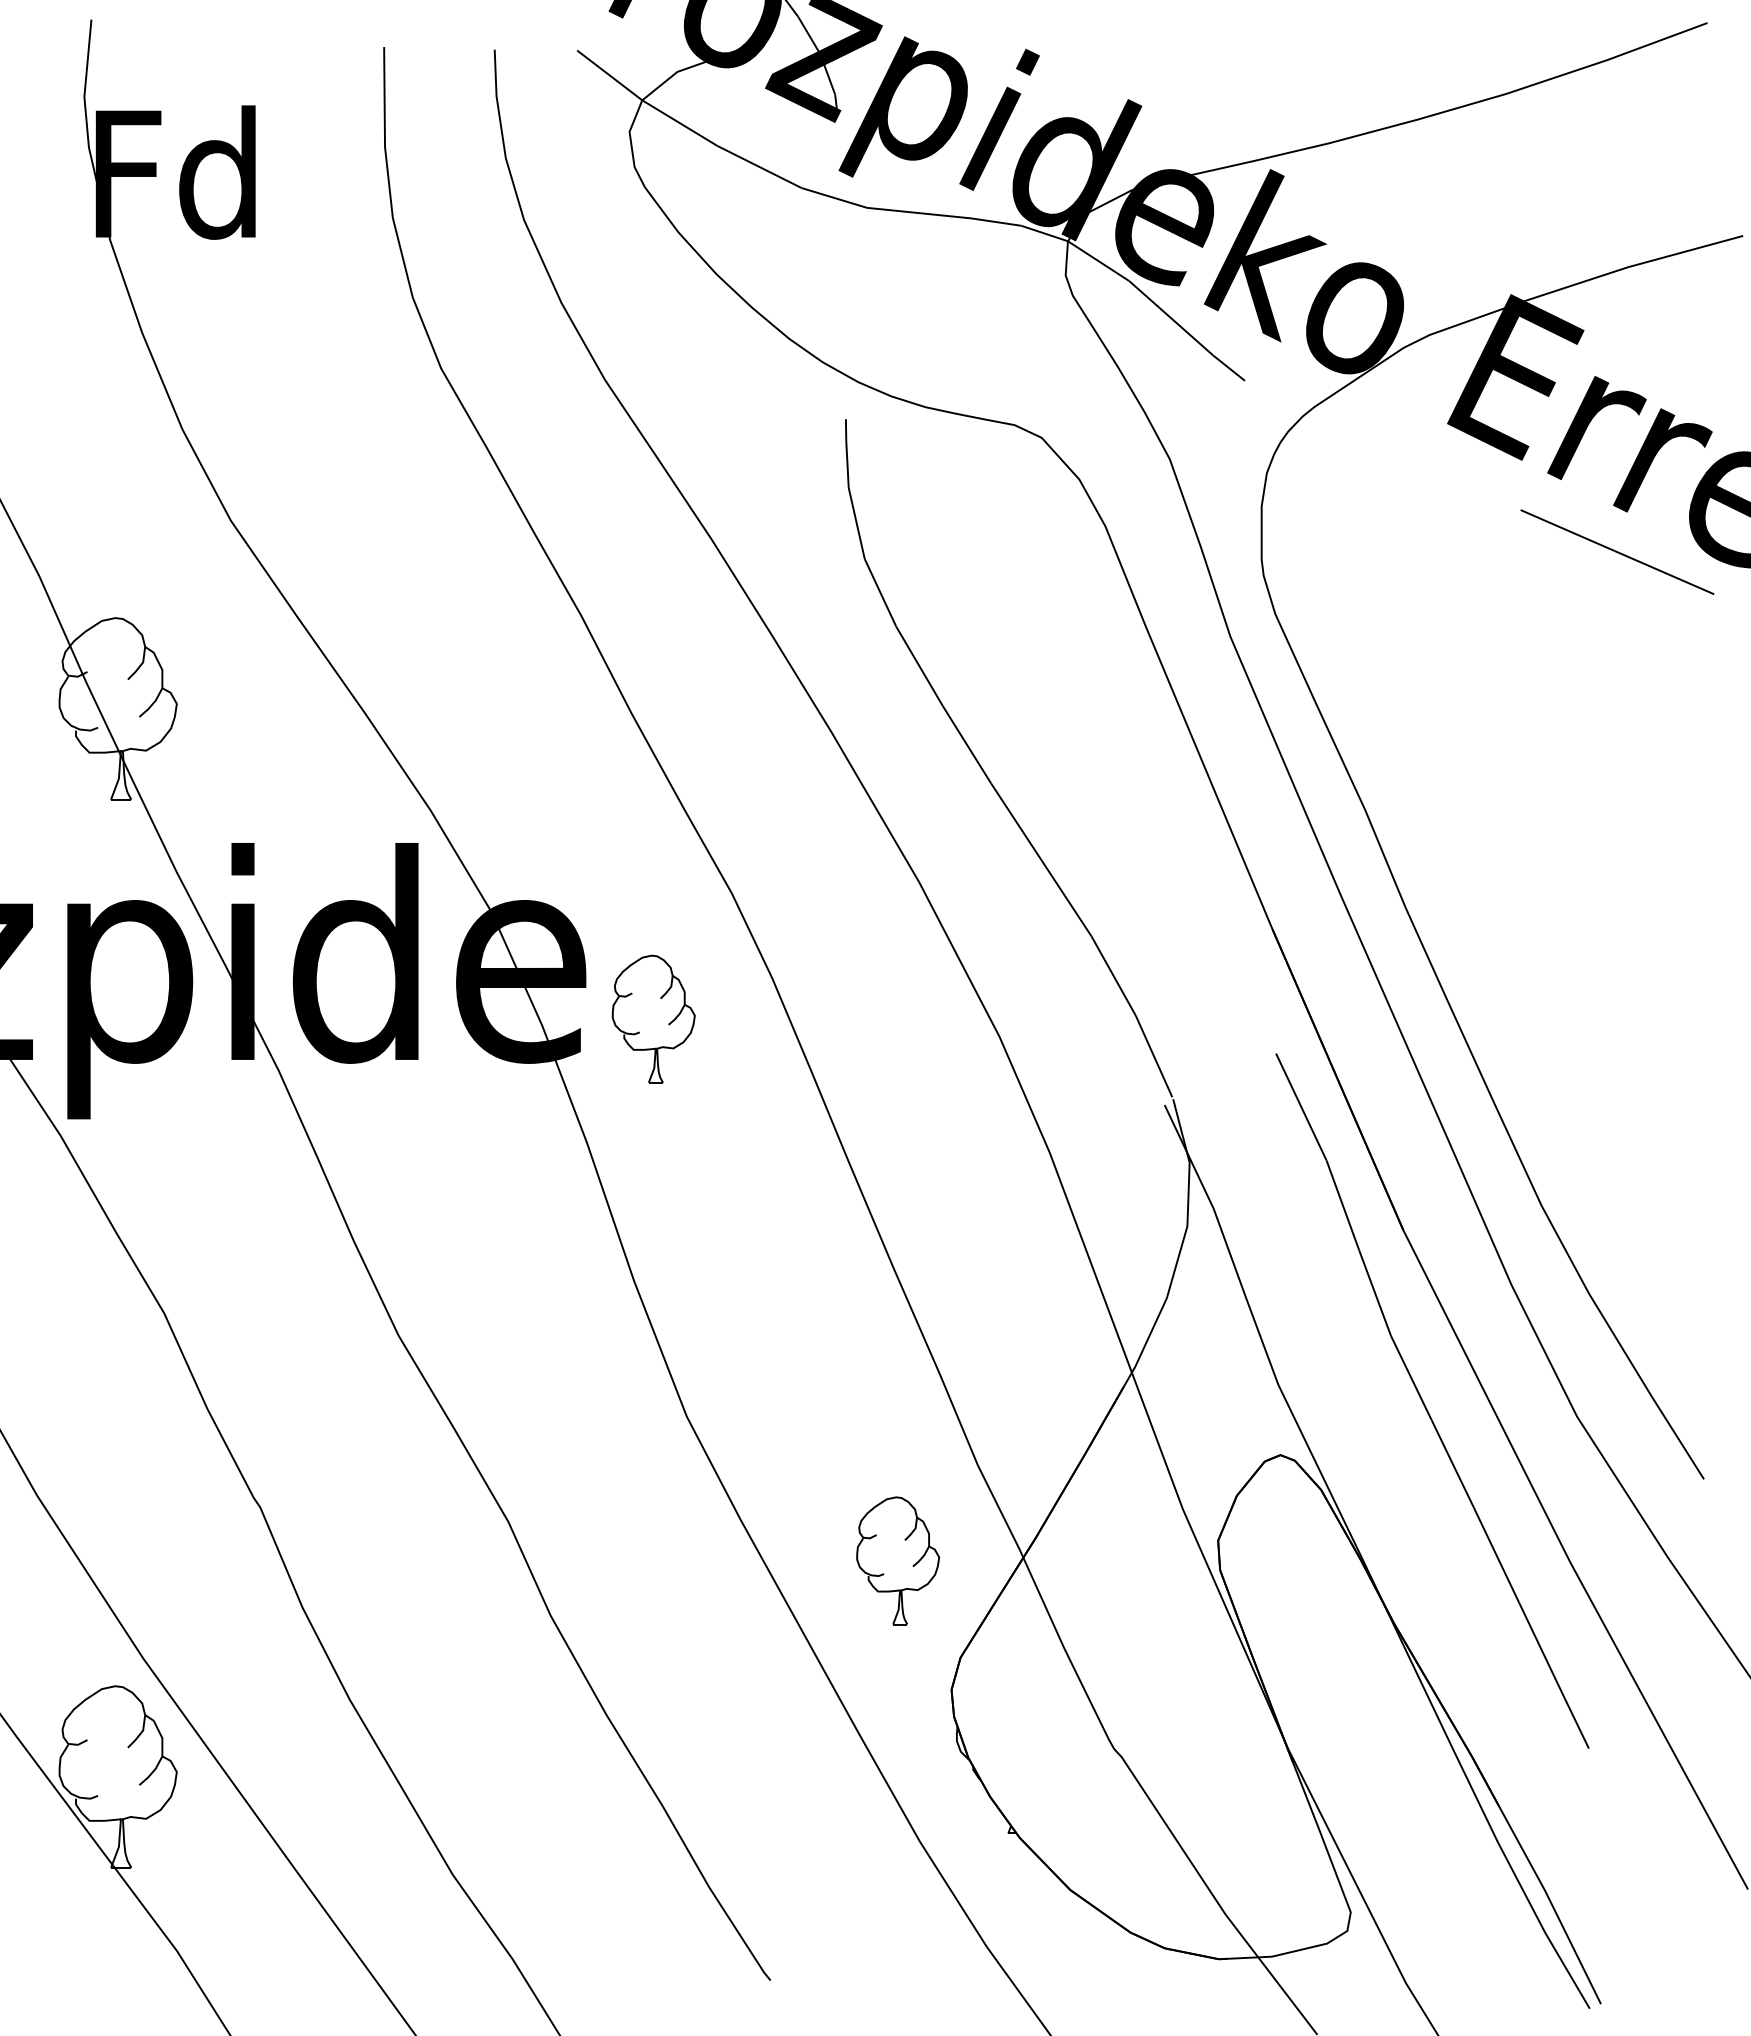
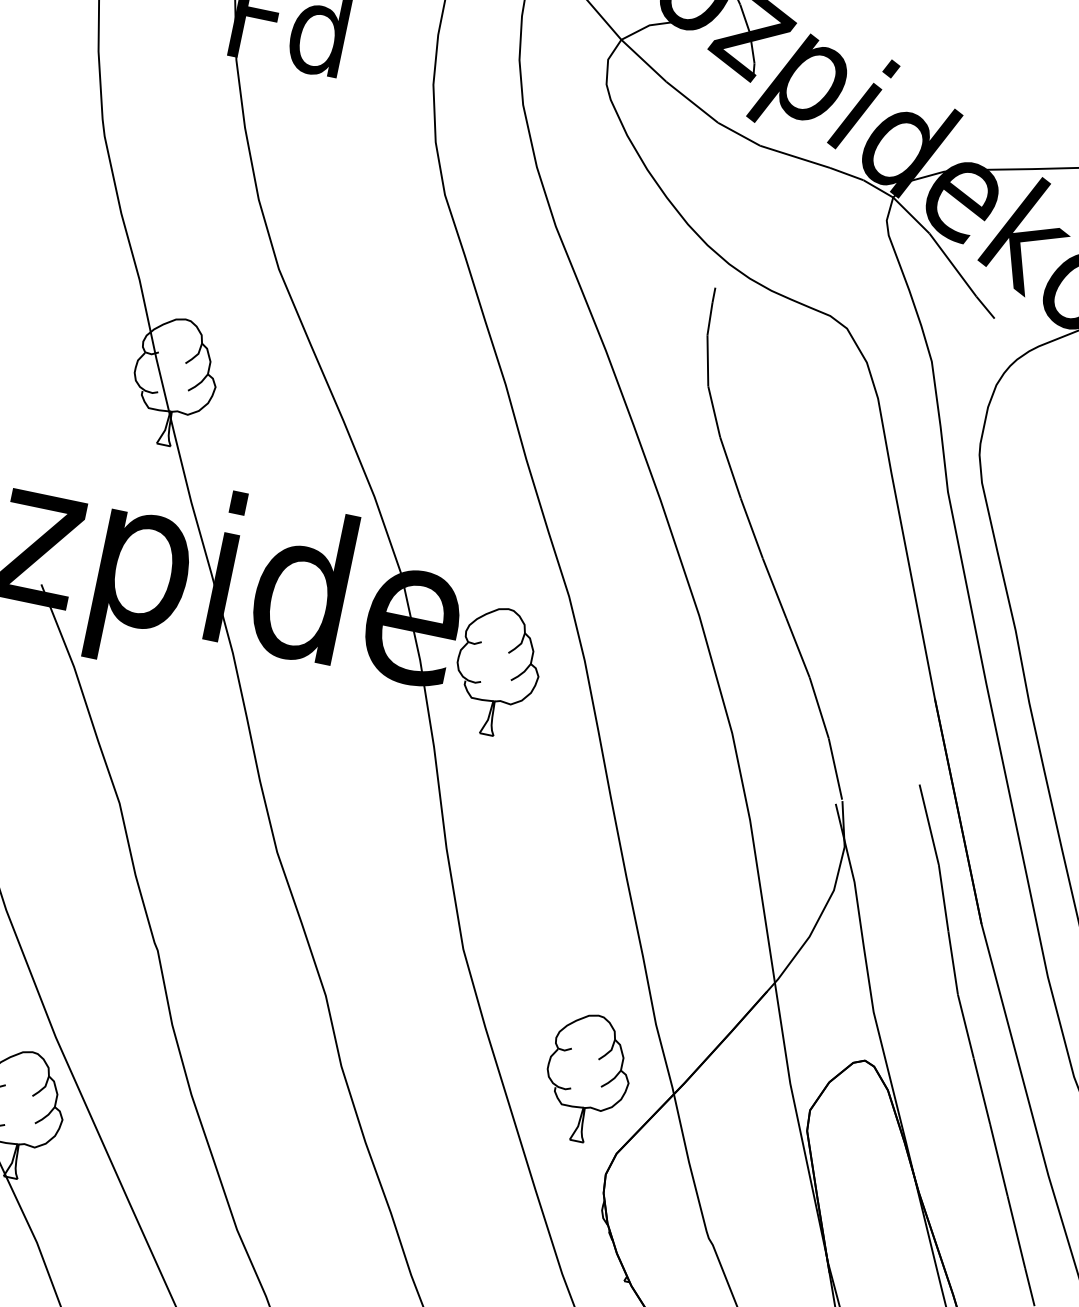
part: (653, 1018) -> (497, 671), size x1.43
part: (897, 1560) -> (587, 1078), size x1.43

